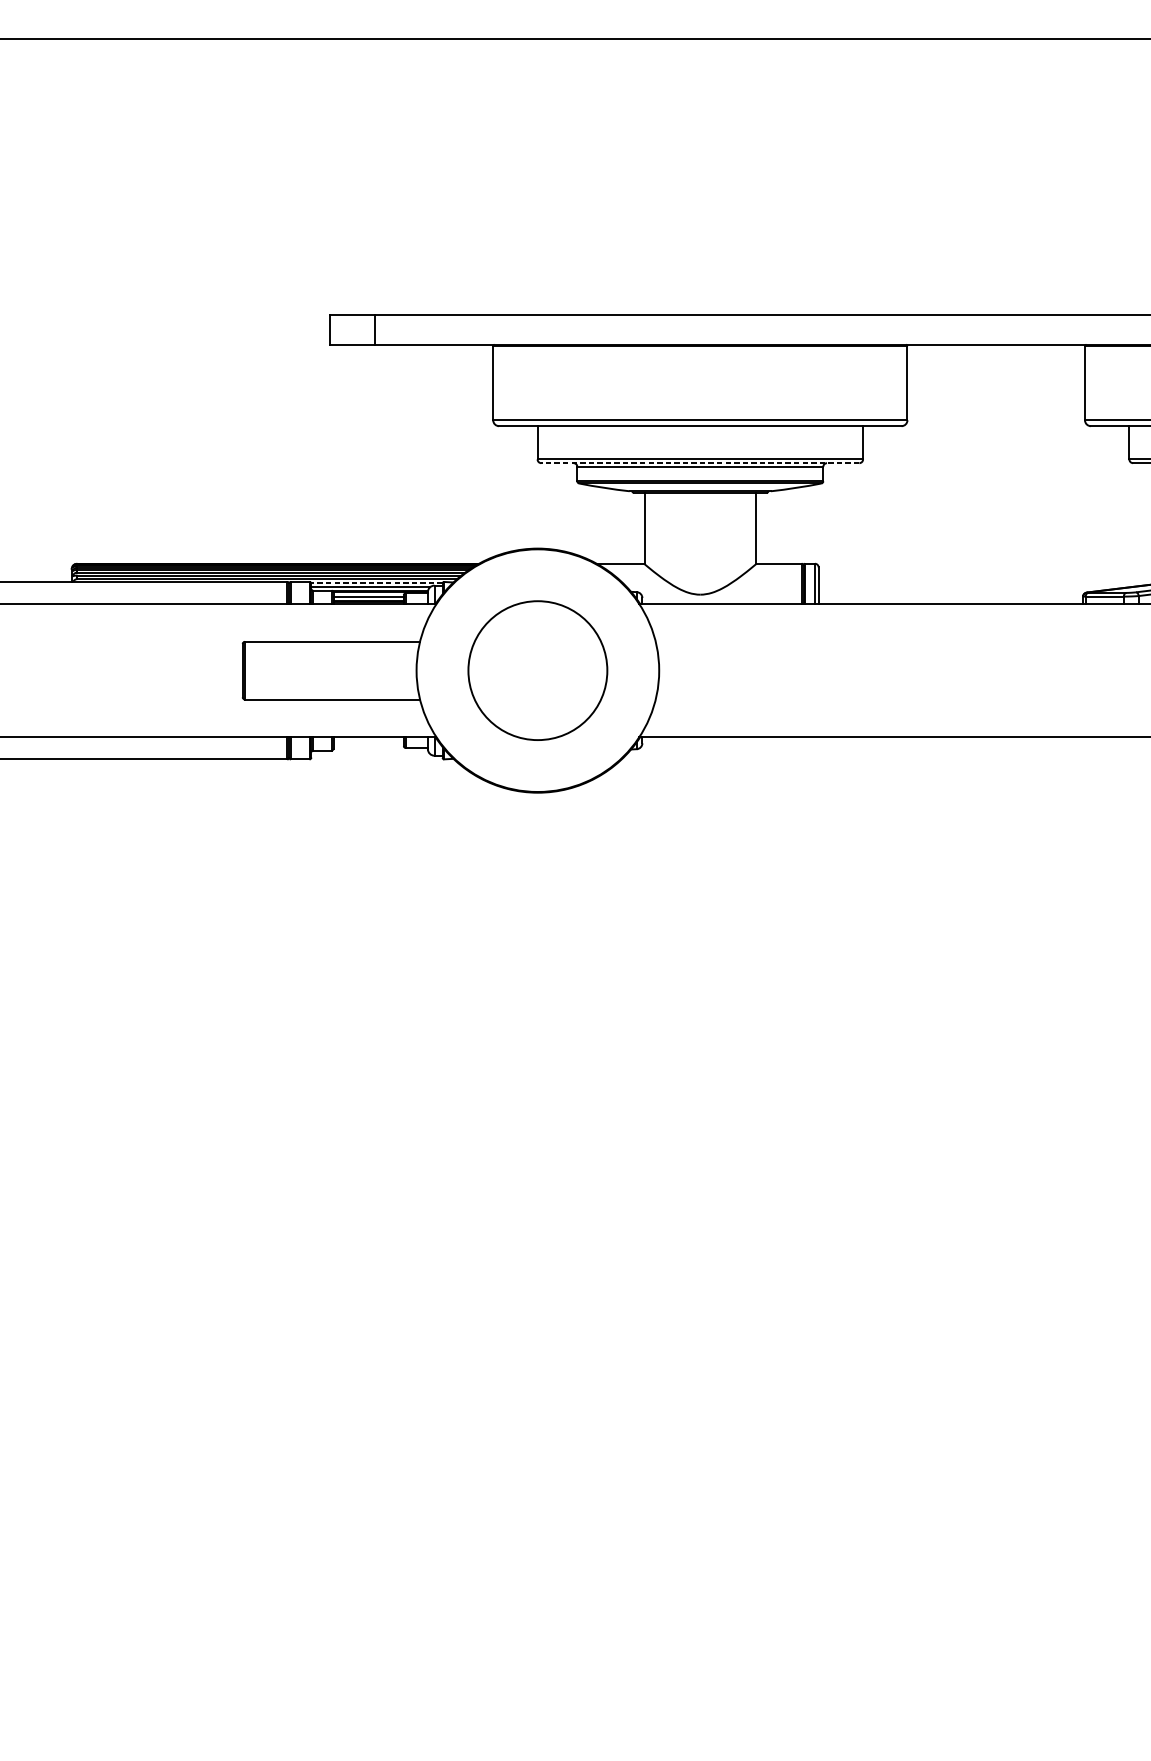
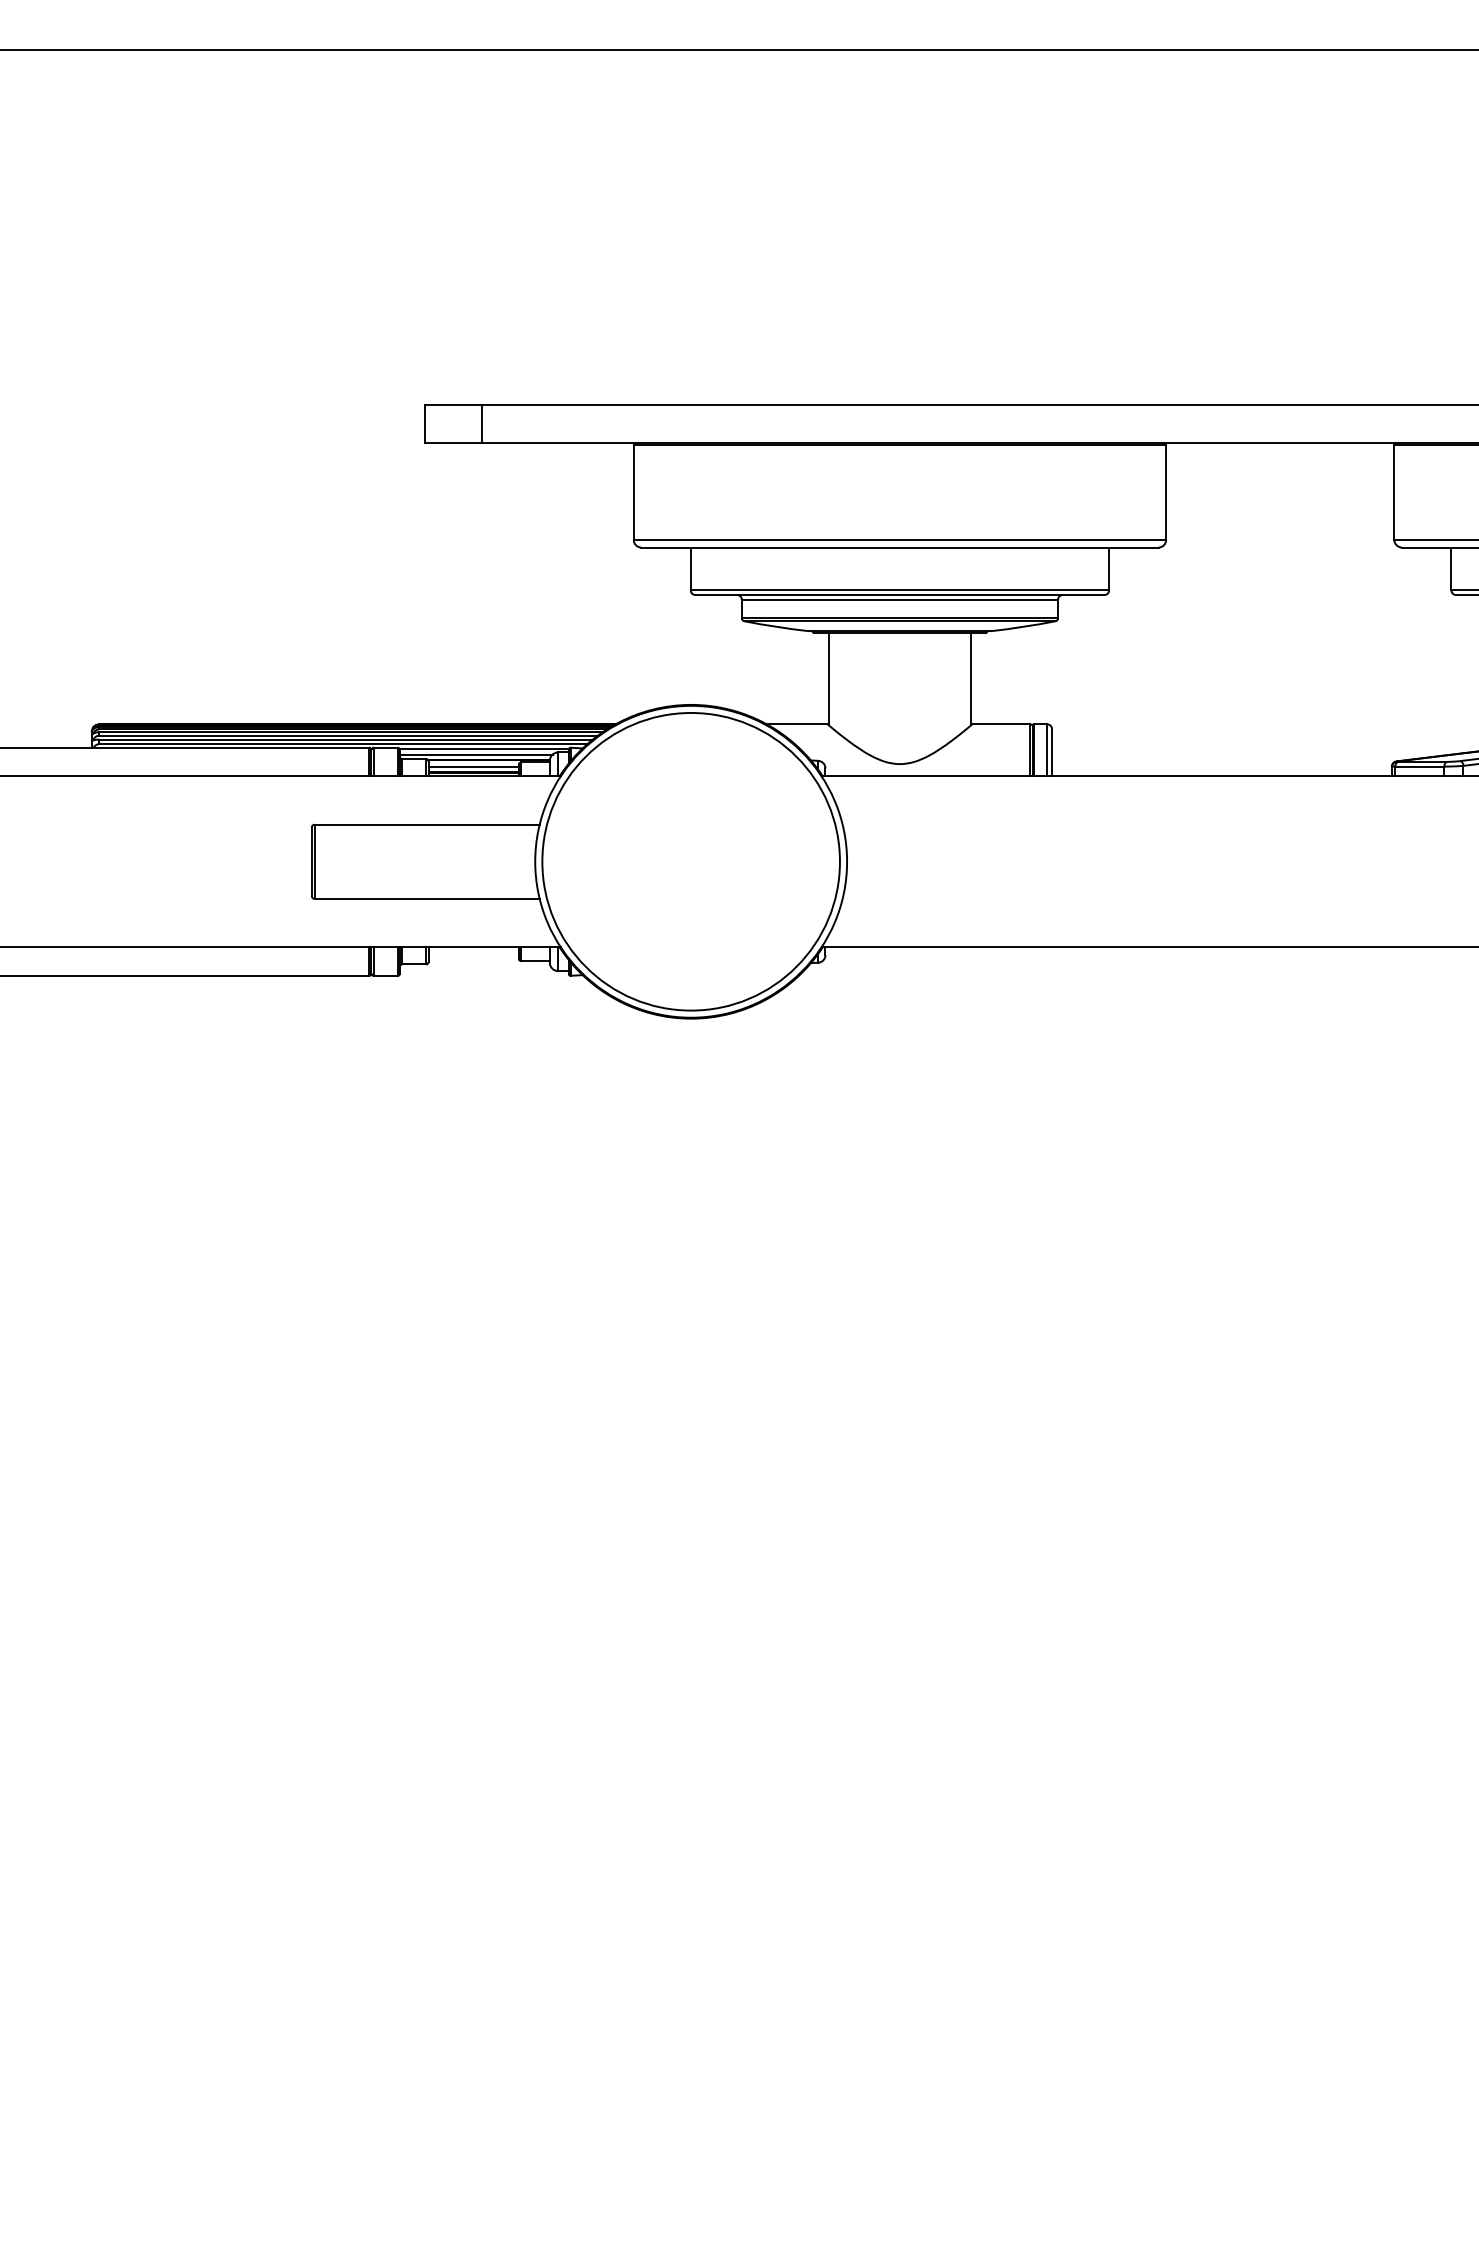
line: (699, 463) -> (899, 595), dashed -> solid
line: (377, 583) -> (484, 749), dashed -> solid
circle: (537, 670) -> (690, 861), size x1.67

